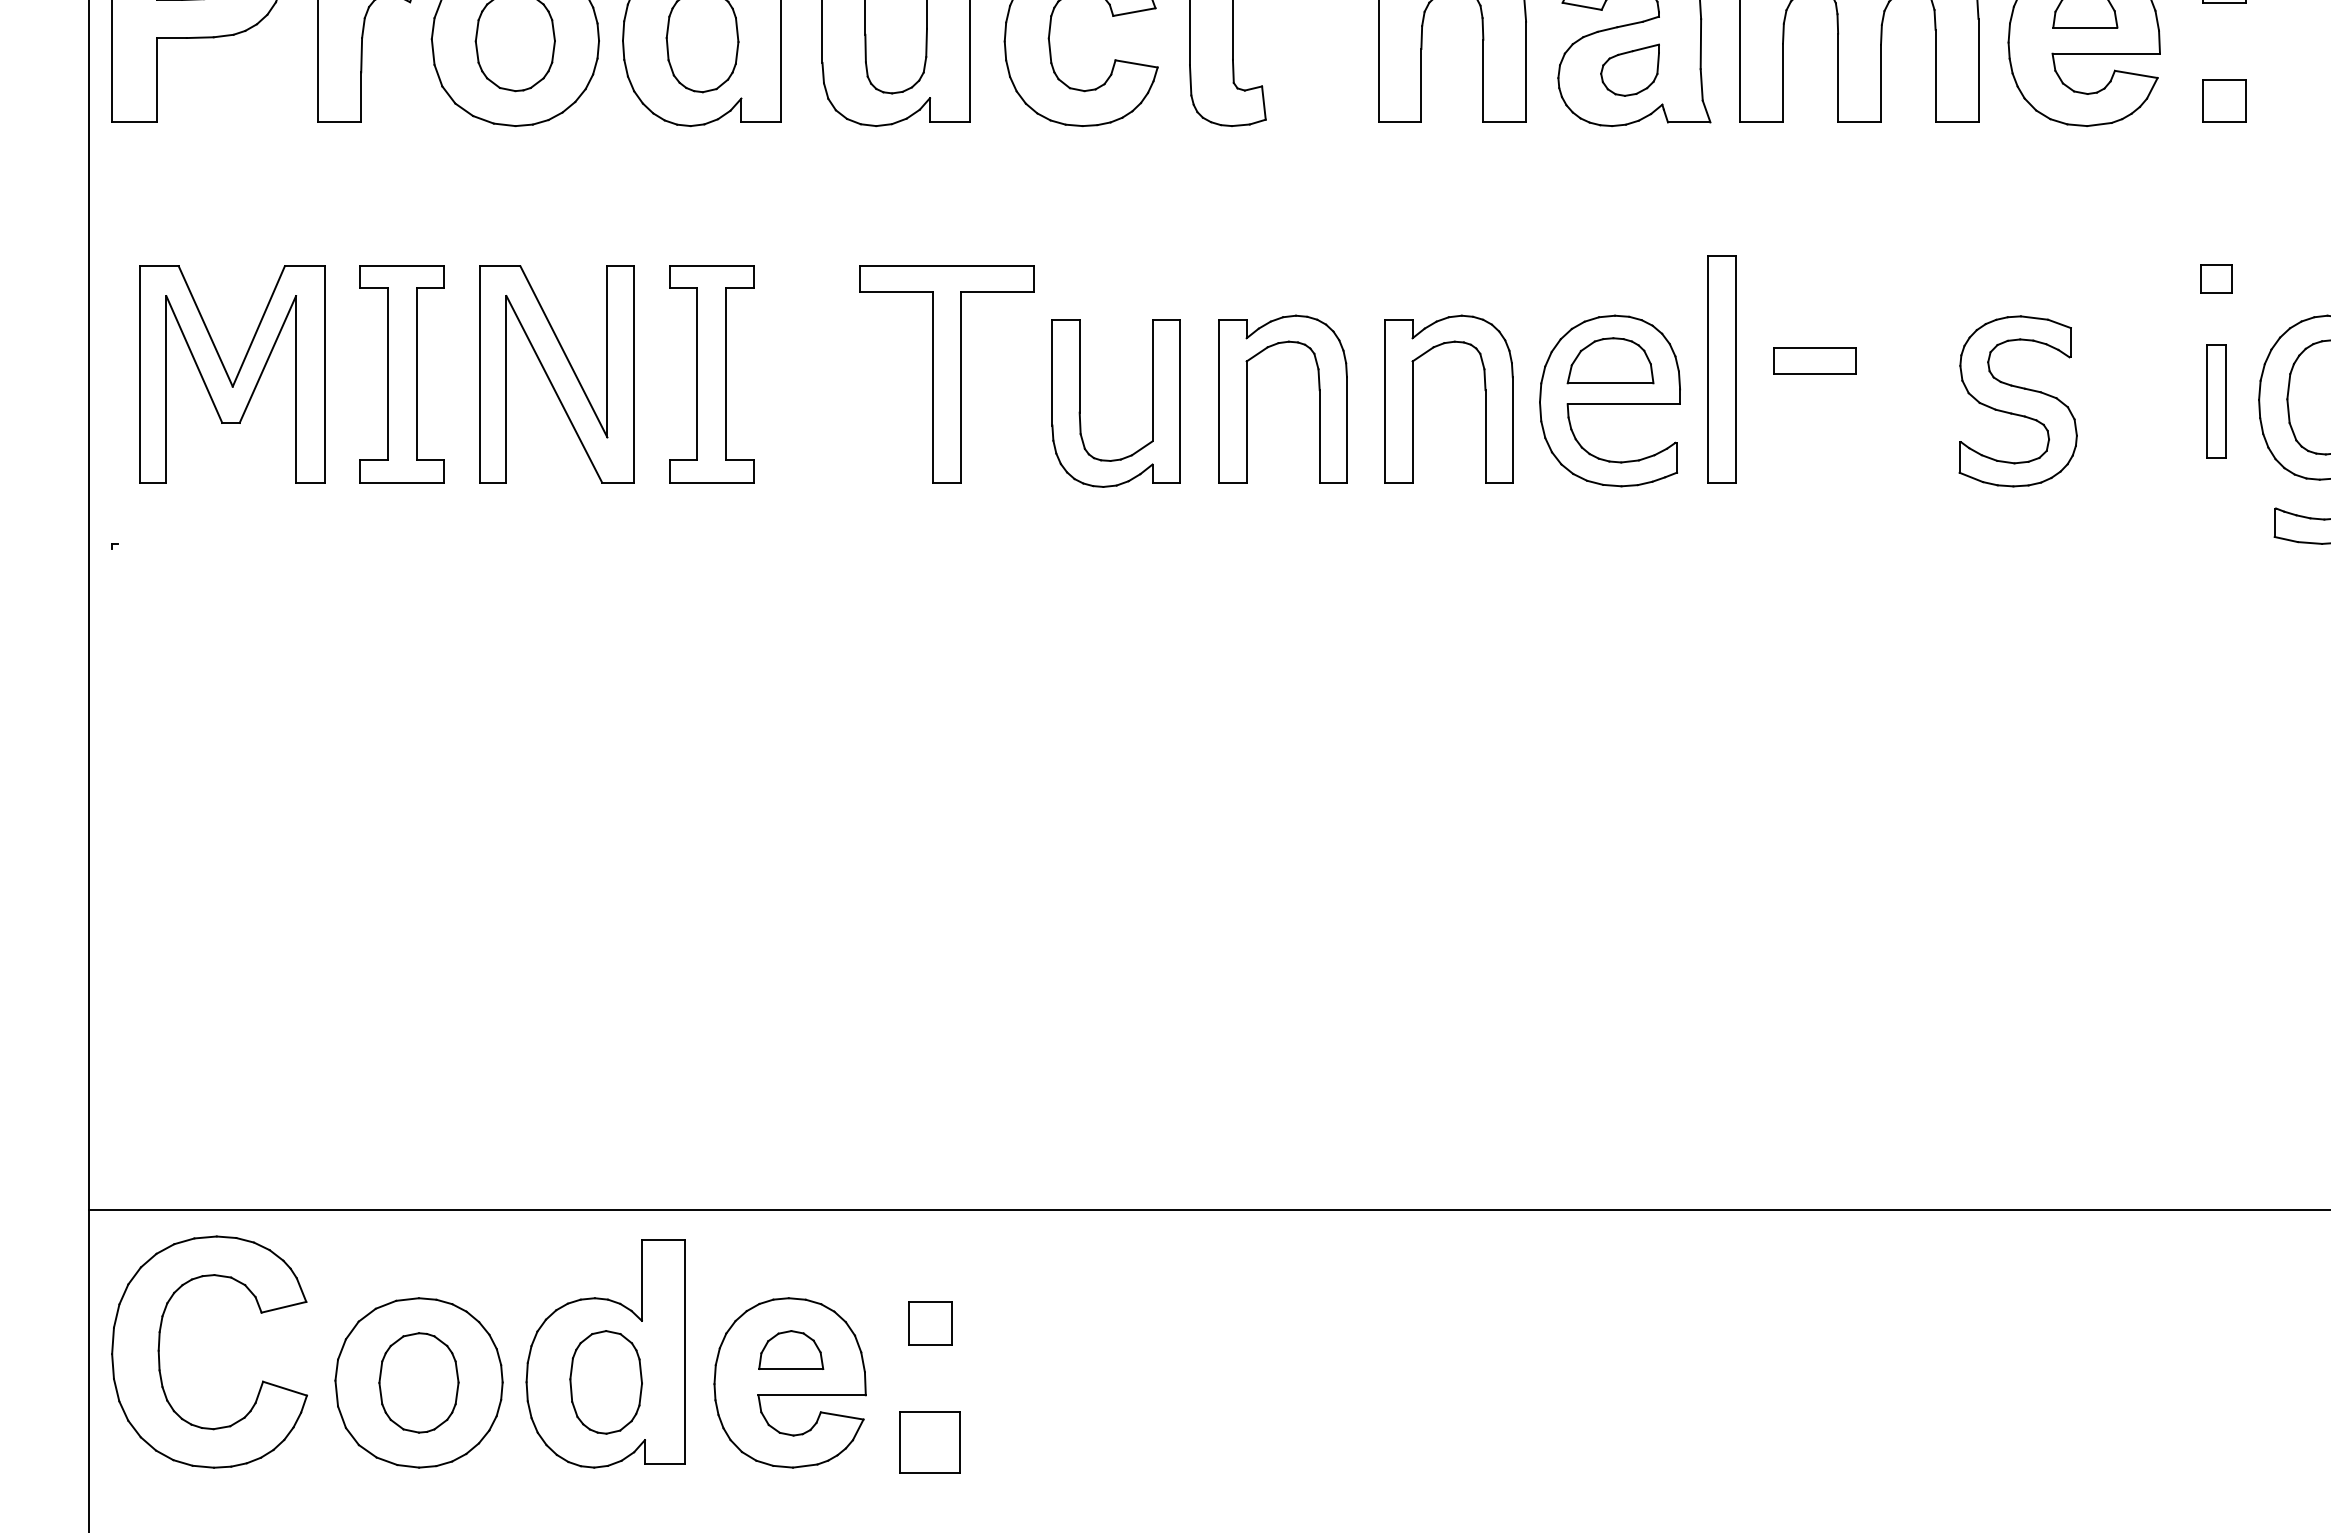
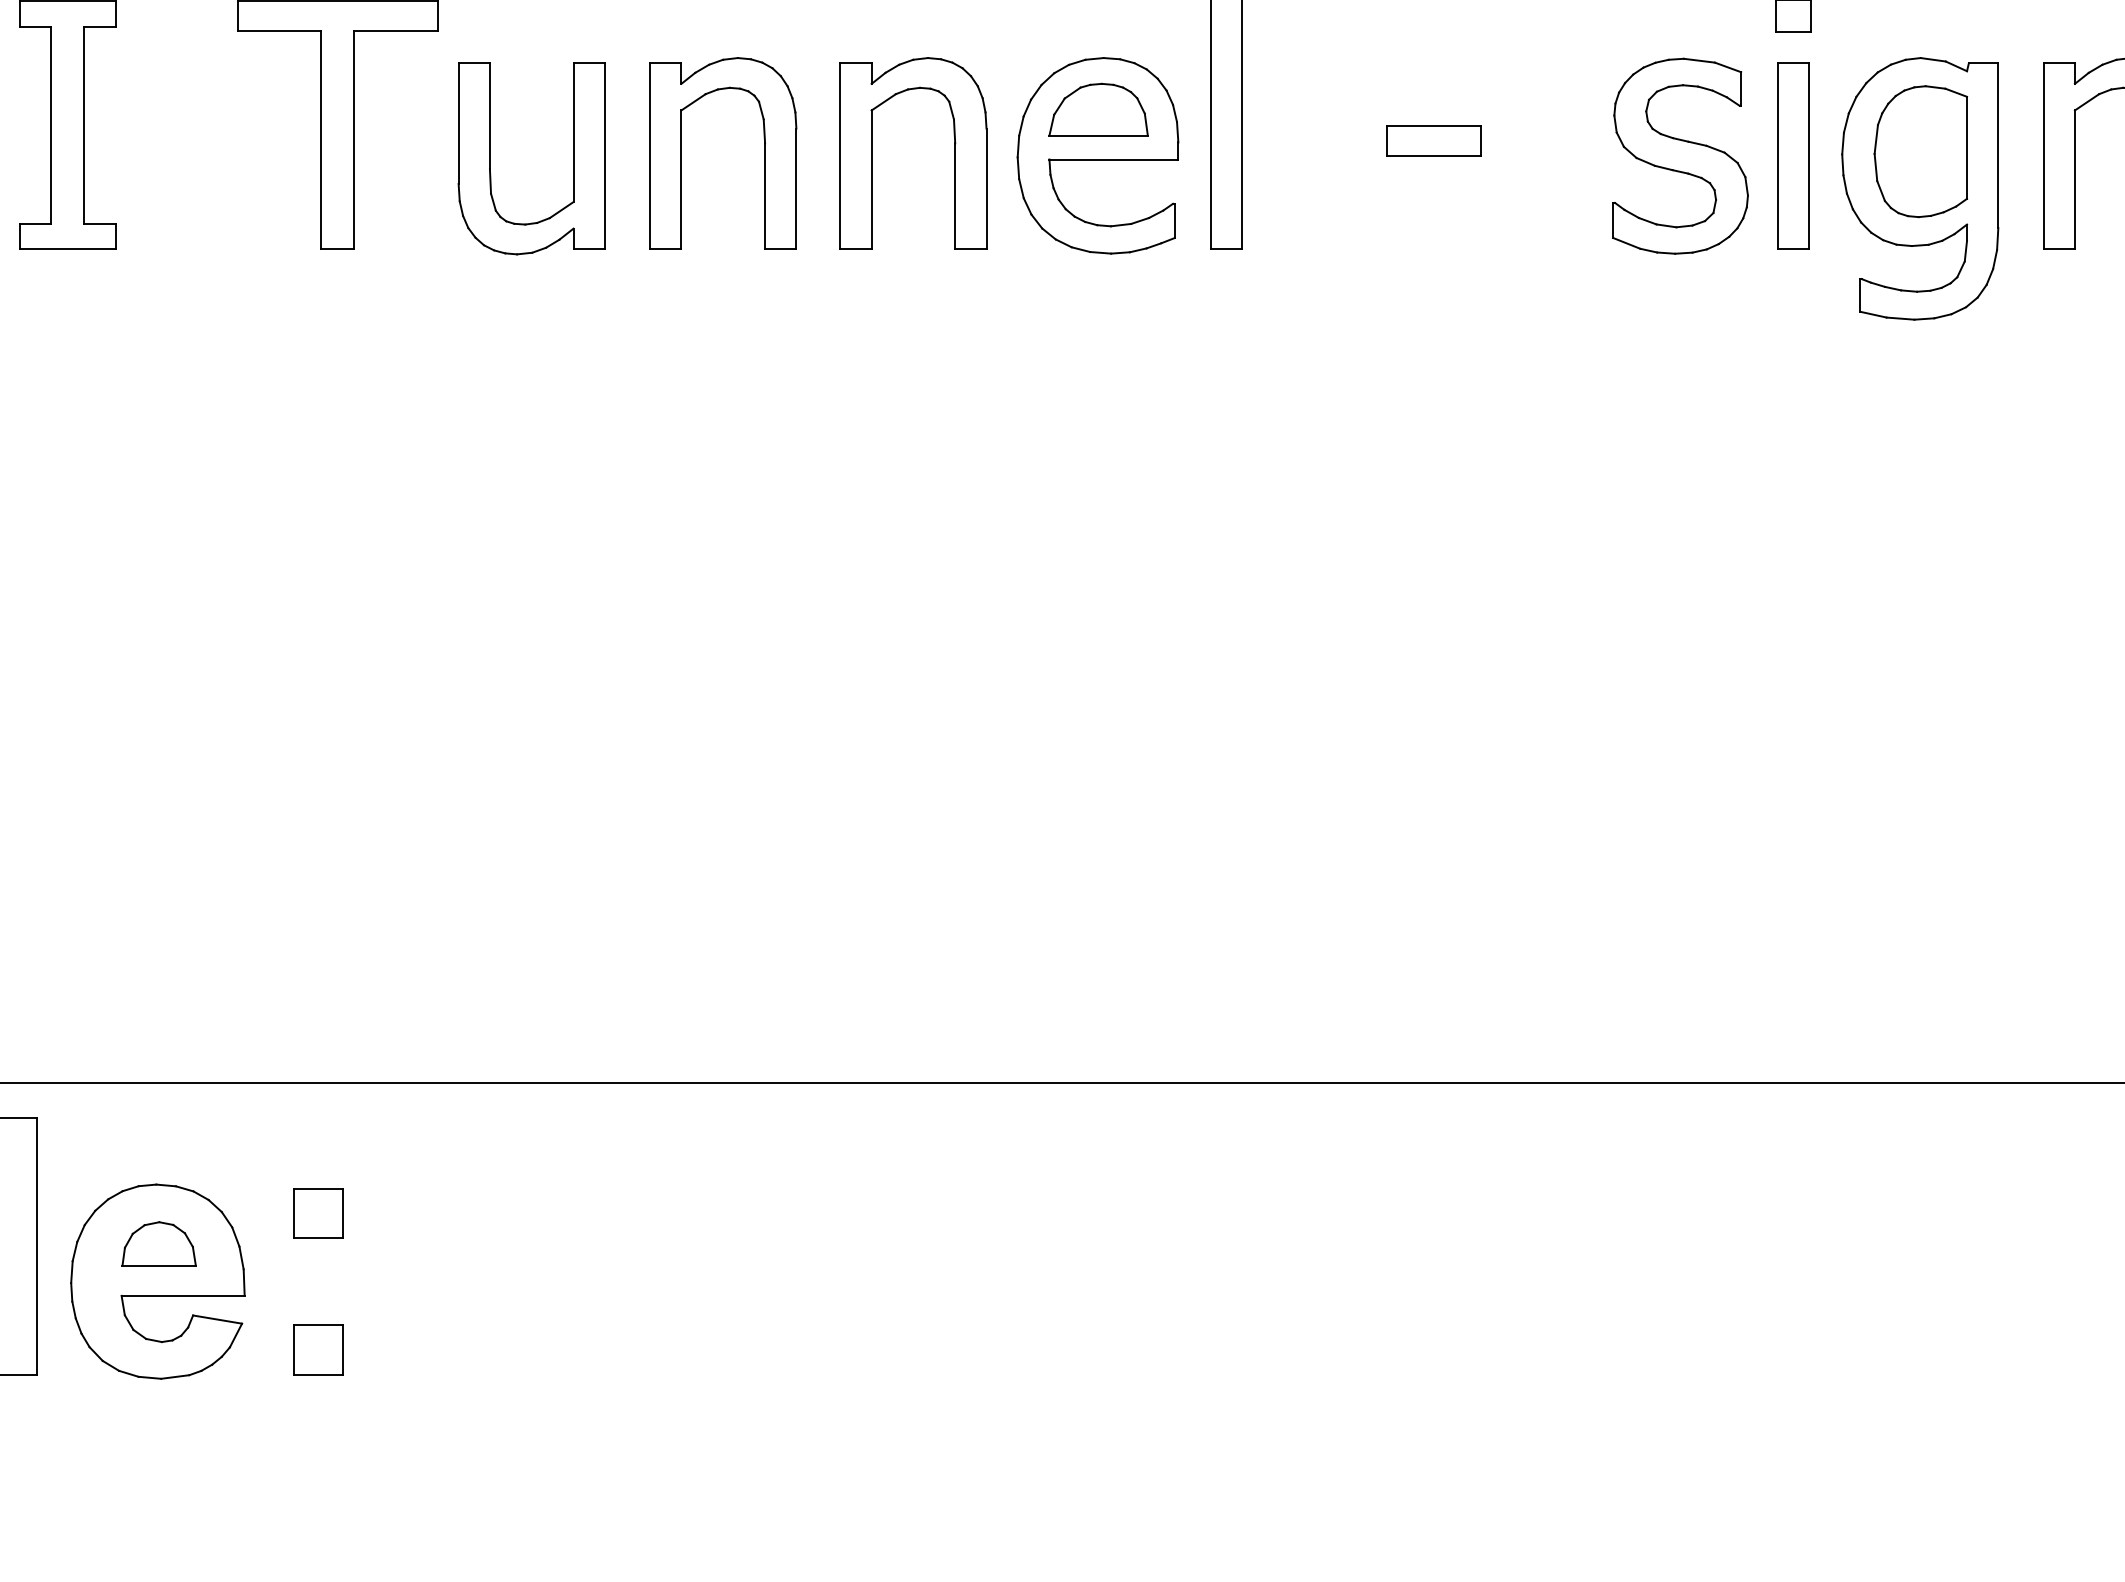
part: (1814, 360) -> (1433, 140), moved
part: (2017, 401) -> (1679, 156), moved
part: (2216, 401) -> (1793, 156), size x1.43
part: (930, 1442) -> (318, 1350), size x0.71

